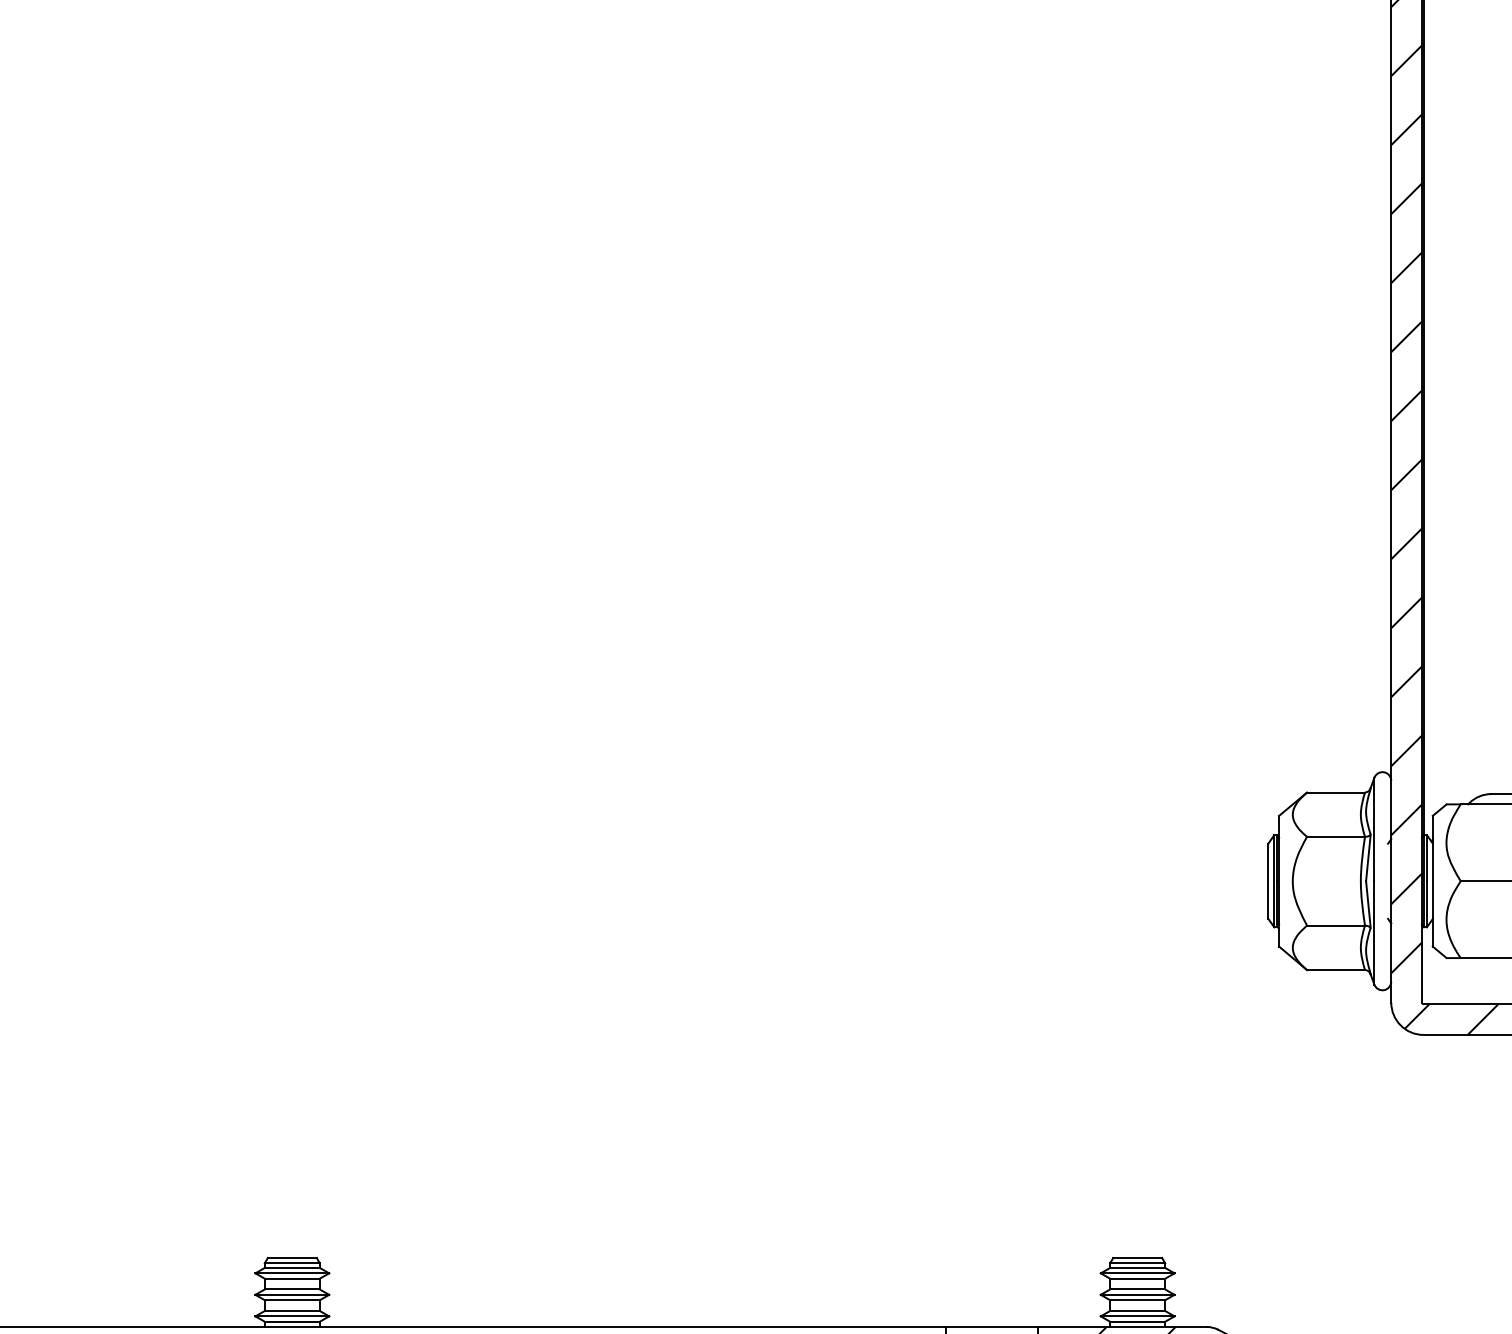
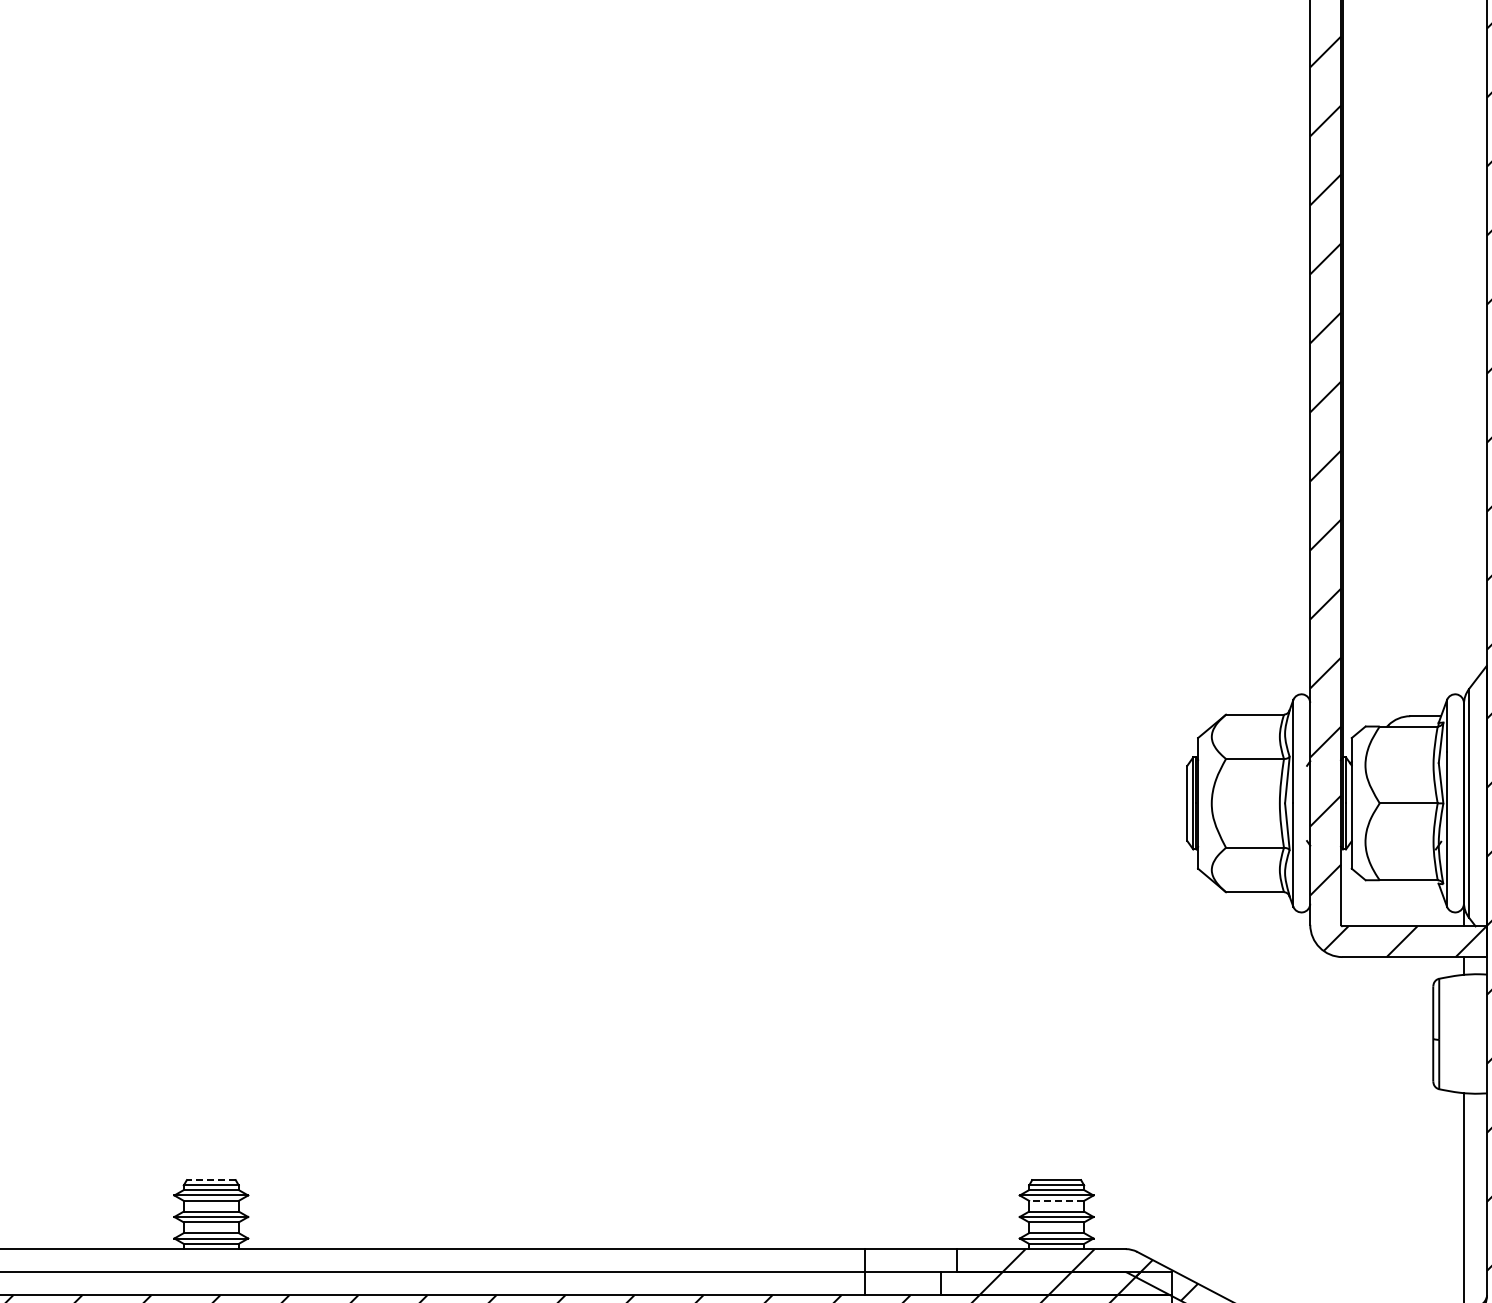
line: (291, 1257) -> (210, 1179), solid -> dashed
line: (1137, 1278) -> (1056, 1200), solid -> dashed

